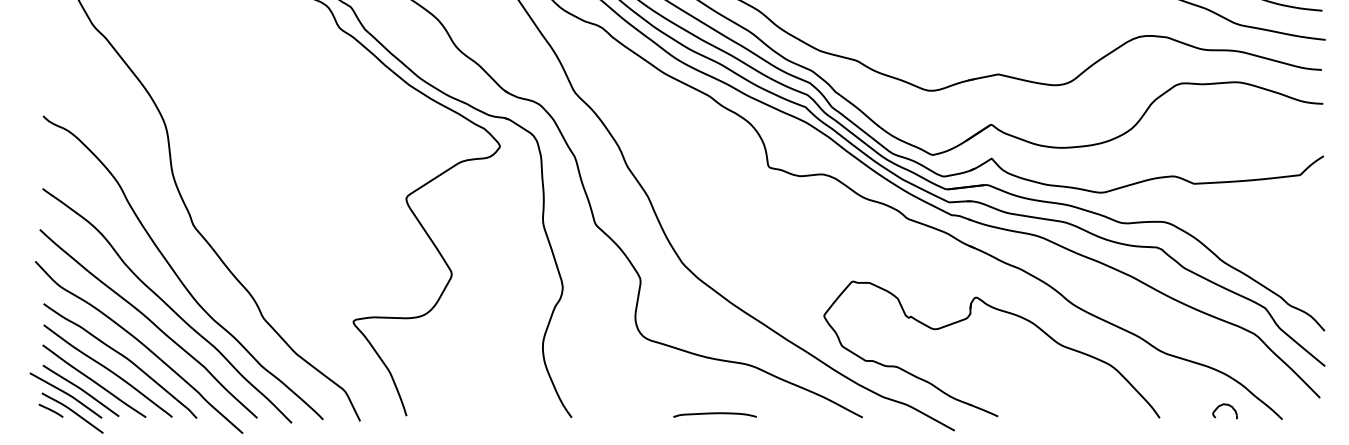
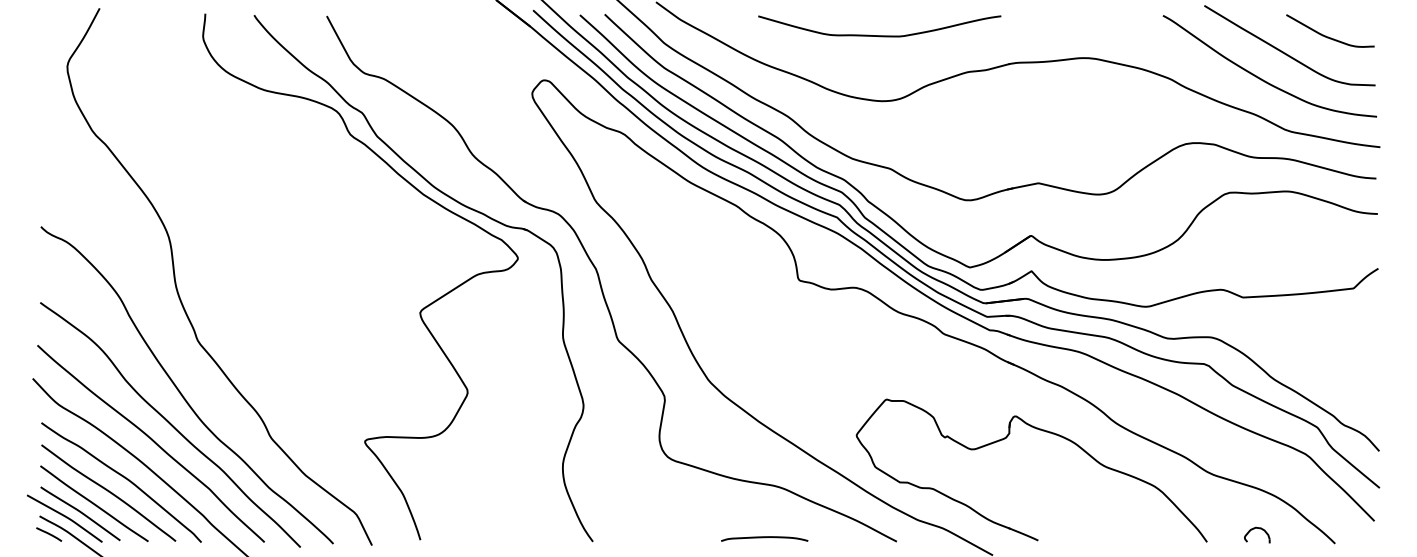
part: (1225, 410) -> (1257, 534), moved
curve: (714, 414) -> (764, 538), moved

